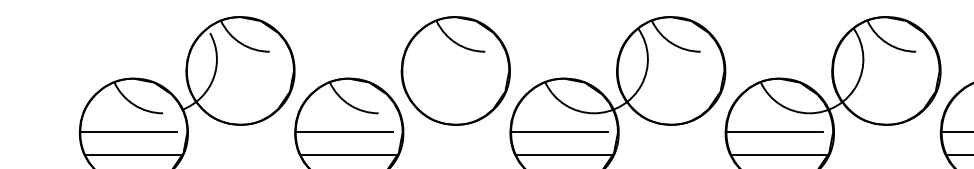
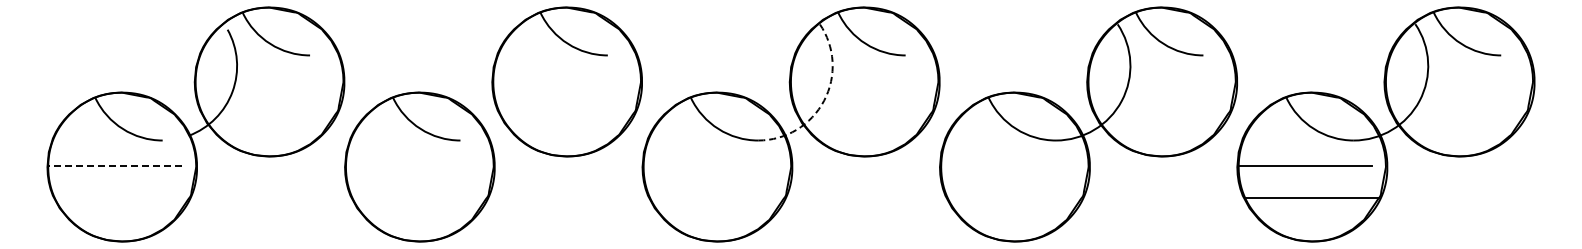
arc: (642, 84) -> (824, 100), solid -> dashed
line: (128, 132) -> (115, 166), solid -> dashed
line: (343, 132) -> (412, 166), removed
line: (559, 132) -> (710, 166), removed
line: (774, 132) -> (1007, 166), removed
line: (134, 154) -> (122, 197), removed
line: (348, 154) -> (419, 197), removed
line: (564, 154) -> (717, 197), removed
line: (779, 154) -> (1014, 197), removed

